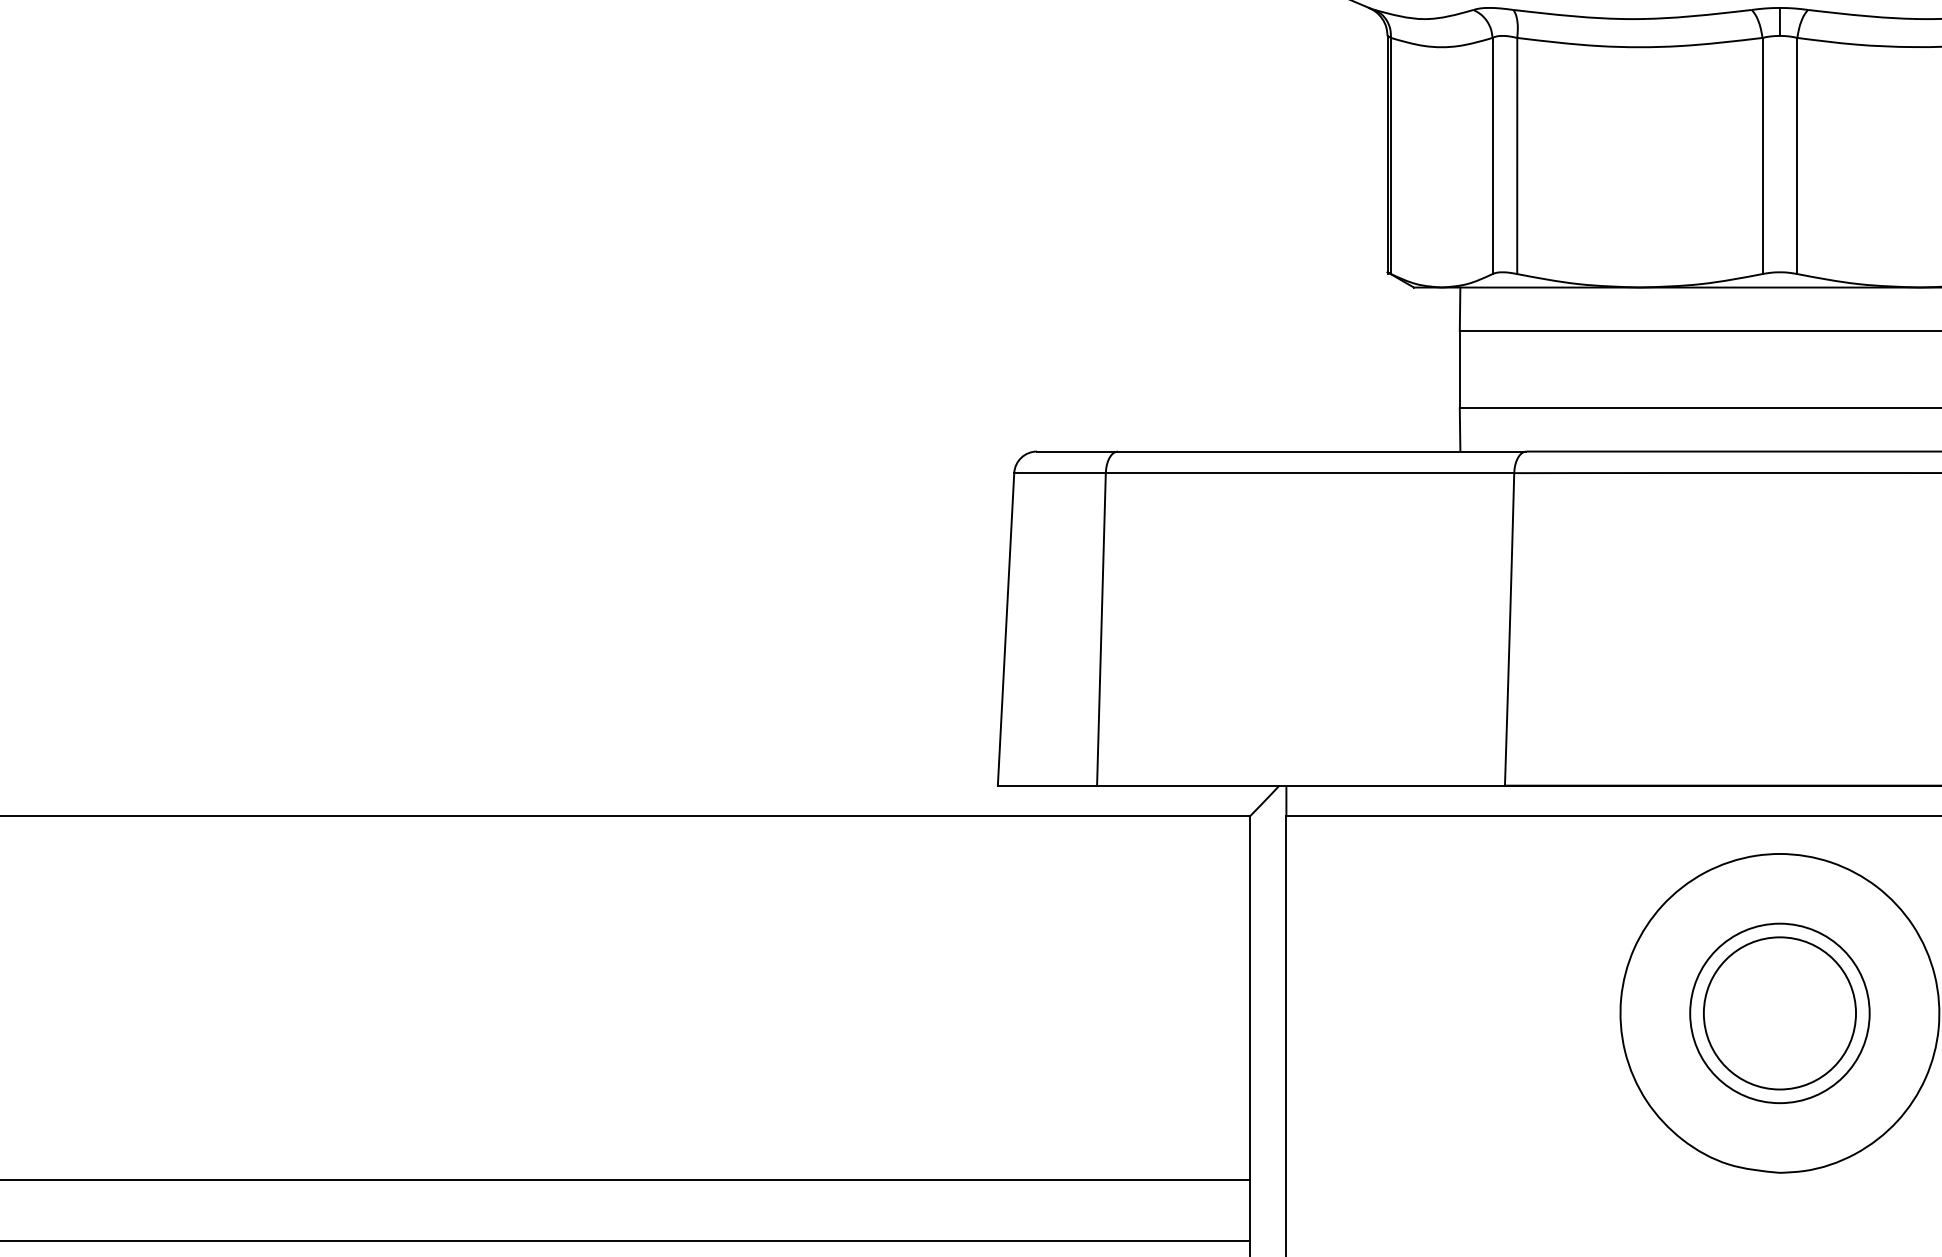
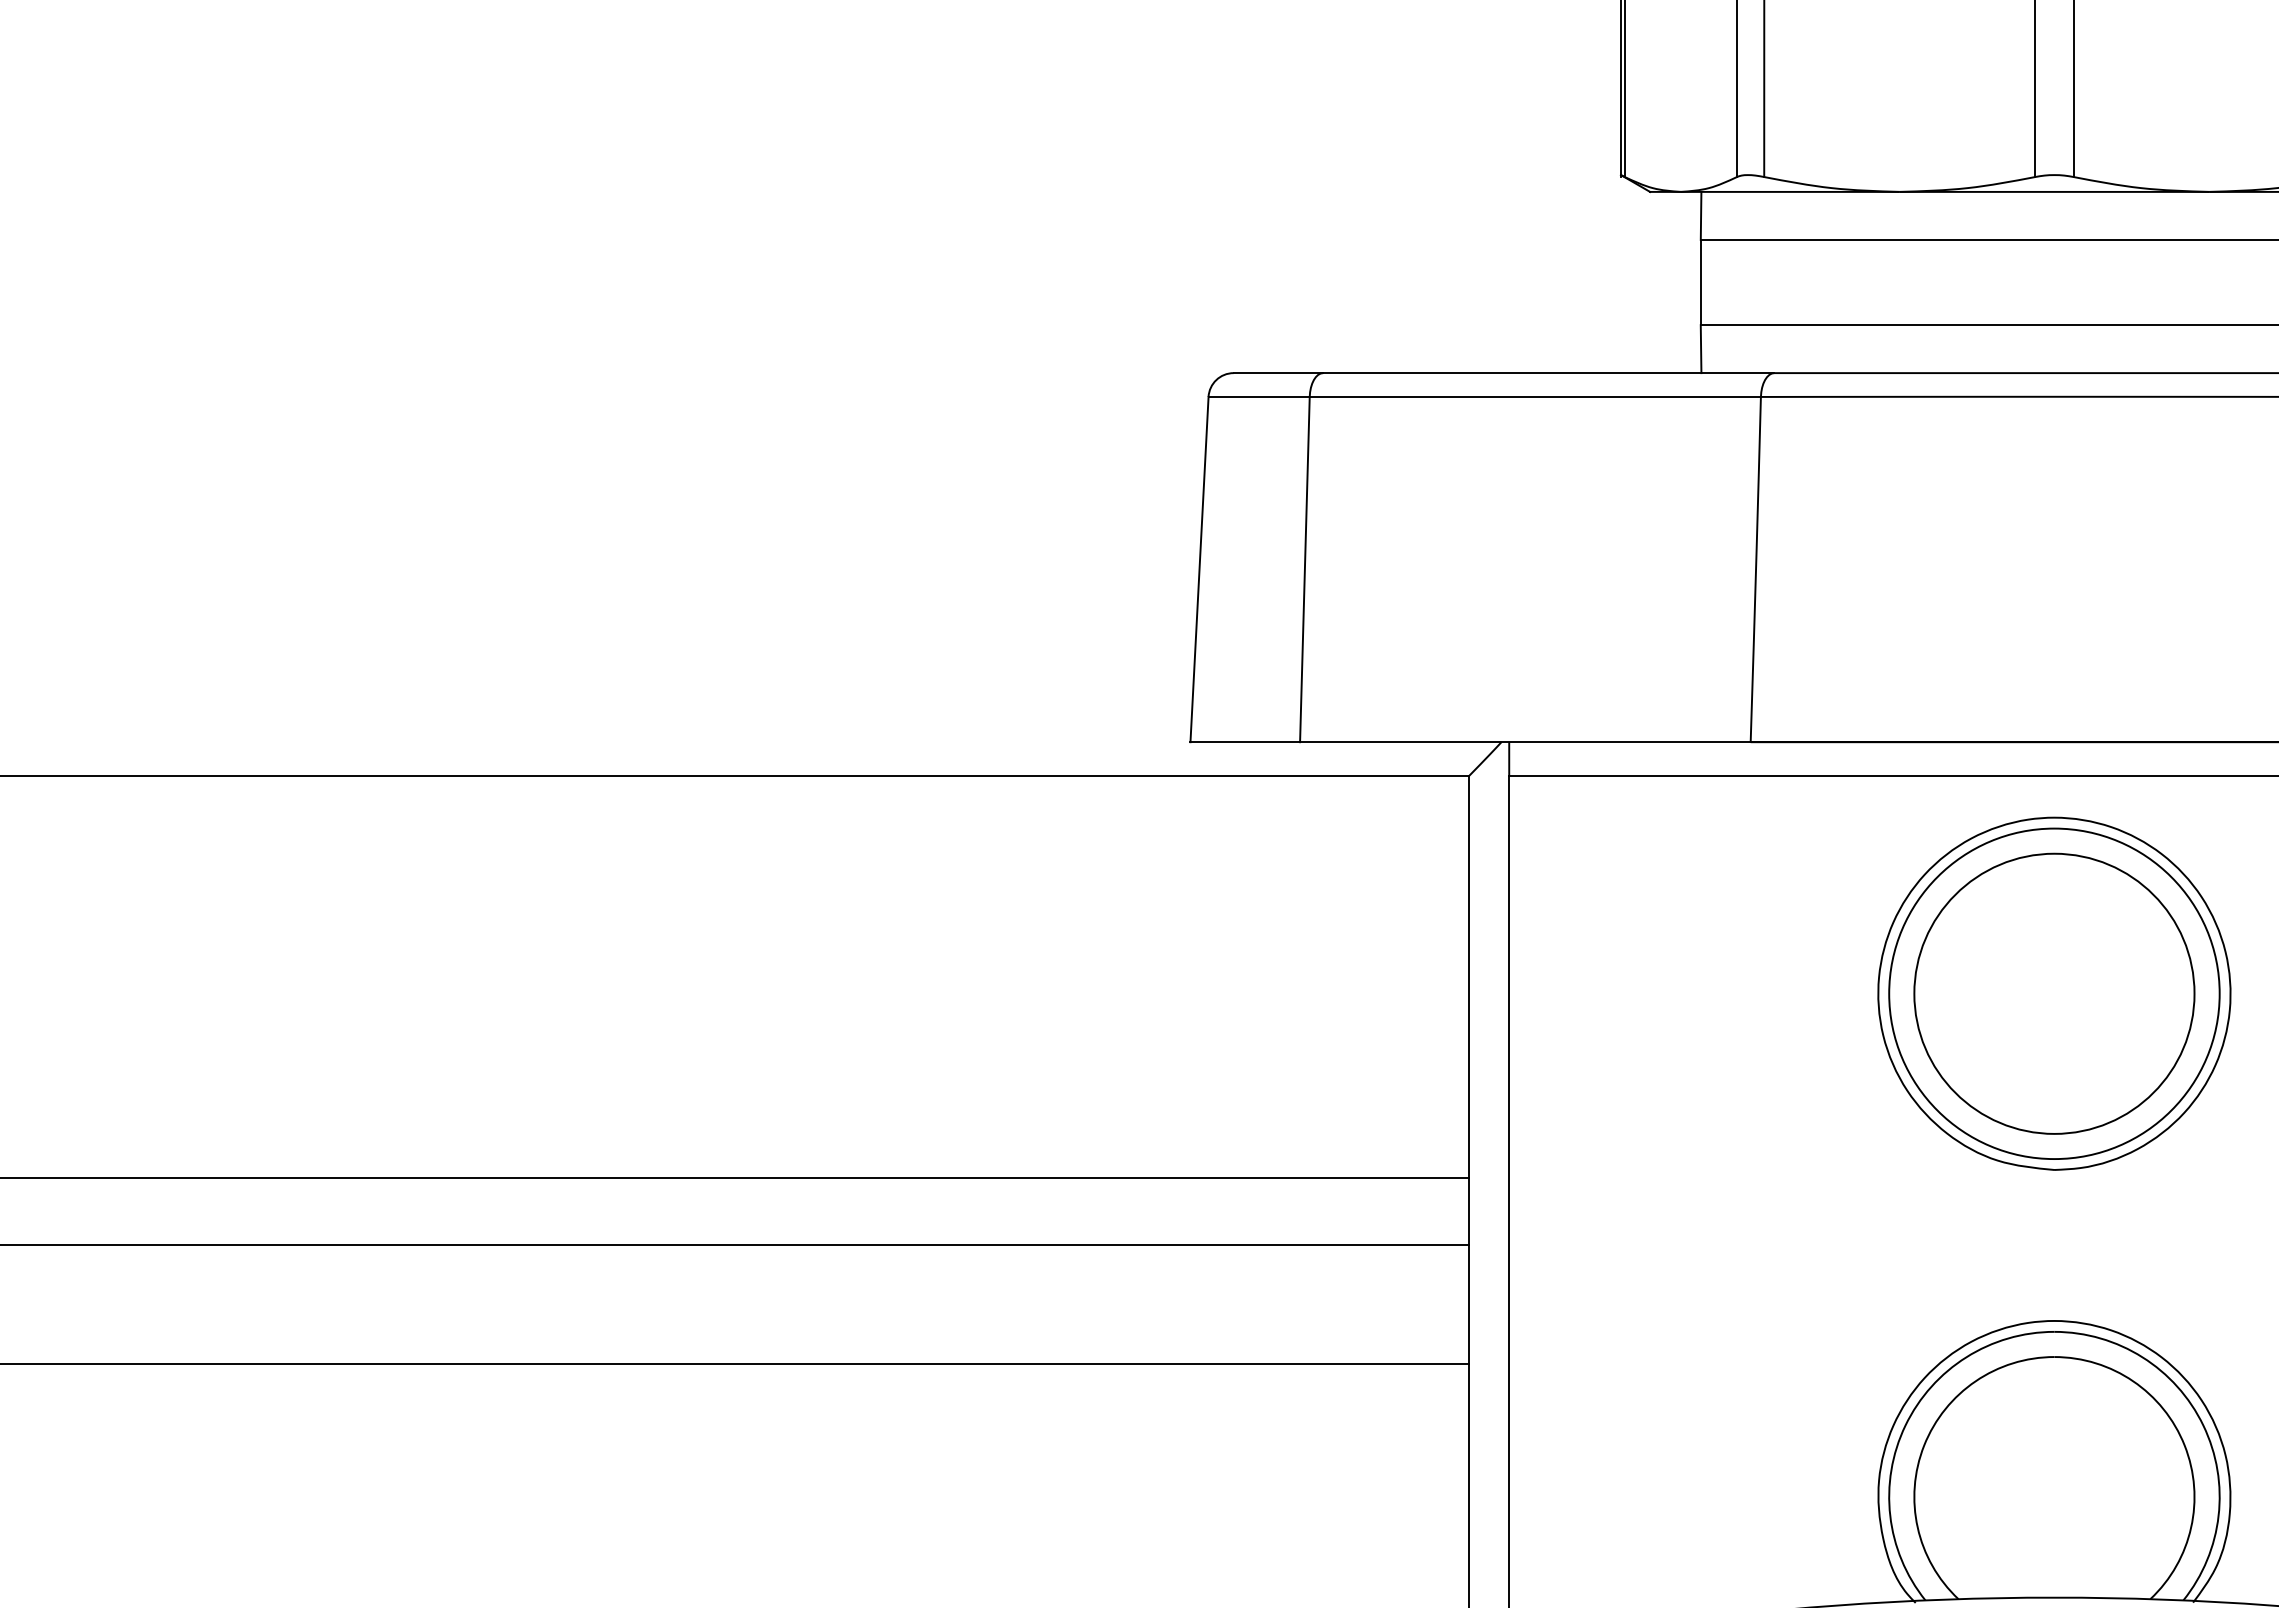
circle: (1779, 1013) -> (2054, 993), size x1.67
circle: (1779, 1013) -> (2054, 993), size x1.67

